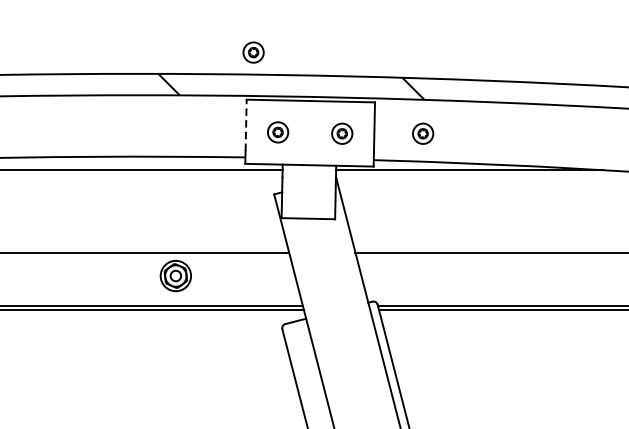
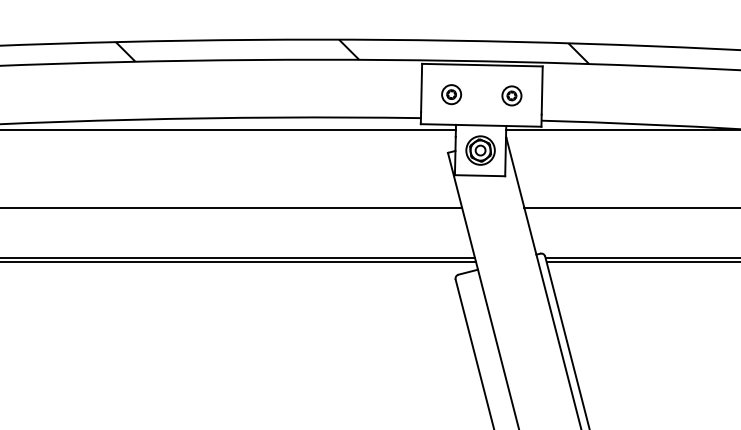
part: (253, 52) -> (428, 19), removed
line: (246, 124) -> (421, 87), dashed -> solid
part: (422, 133) -> (587, 95), removed
part: (175, 275) -> (480, 150), moved

